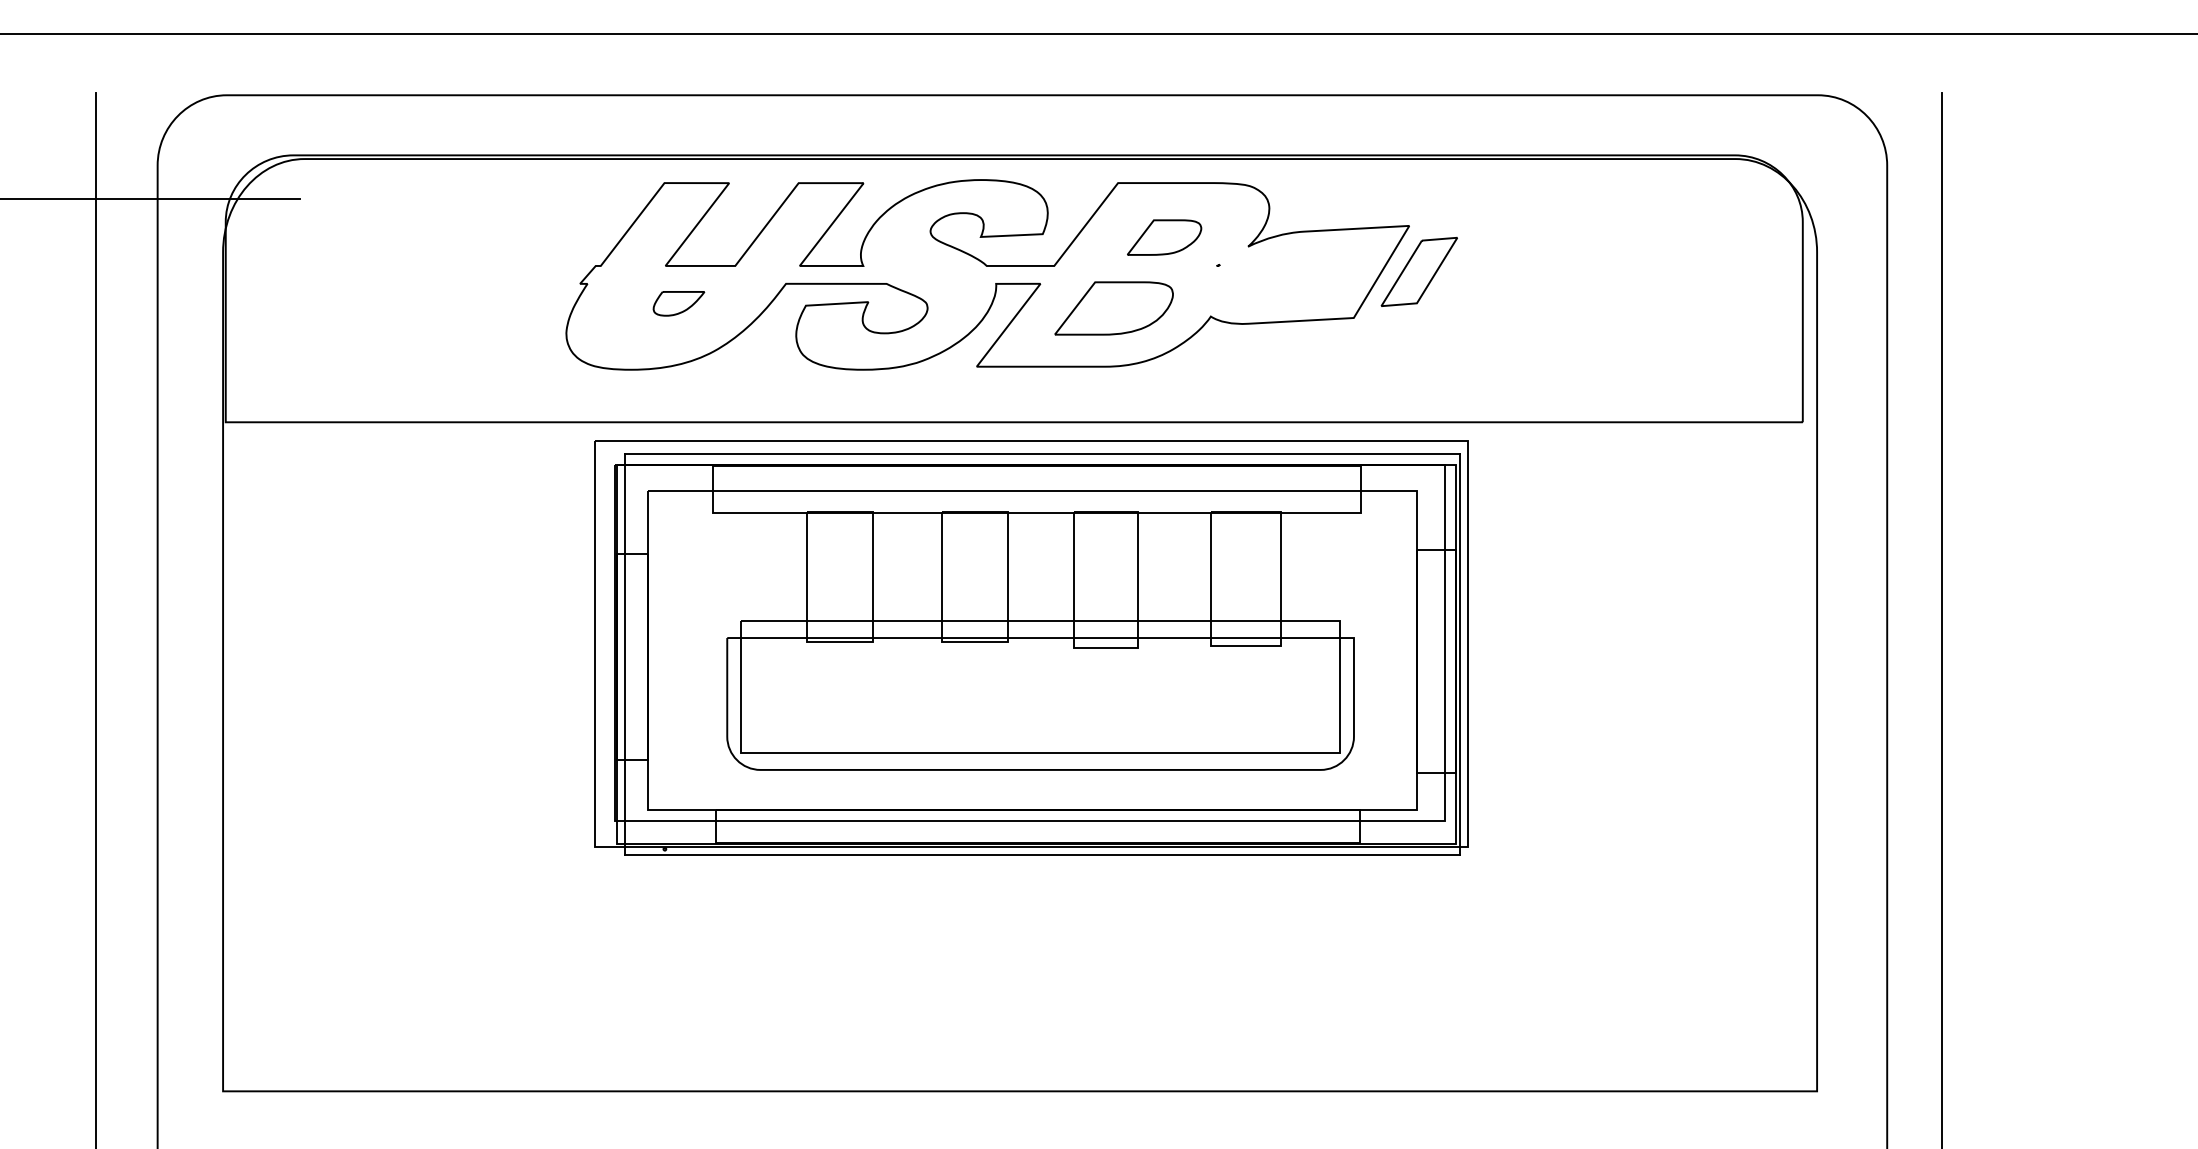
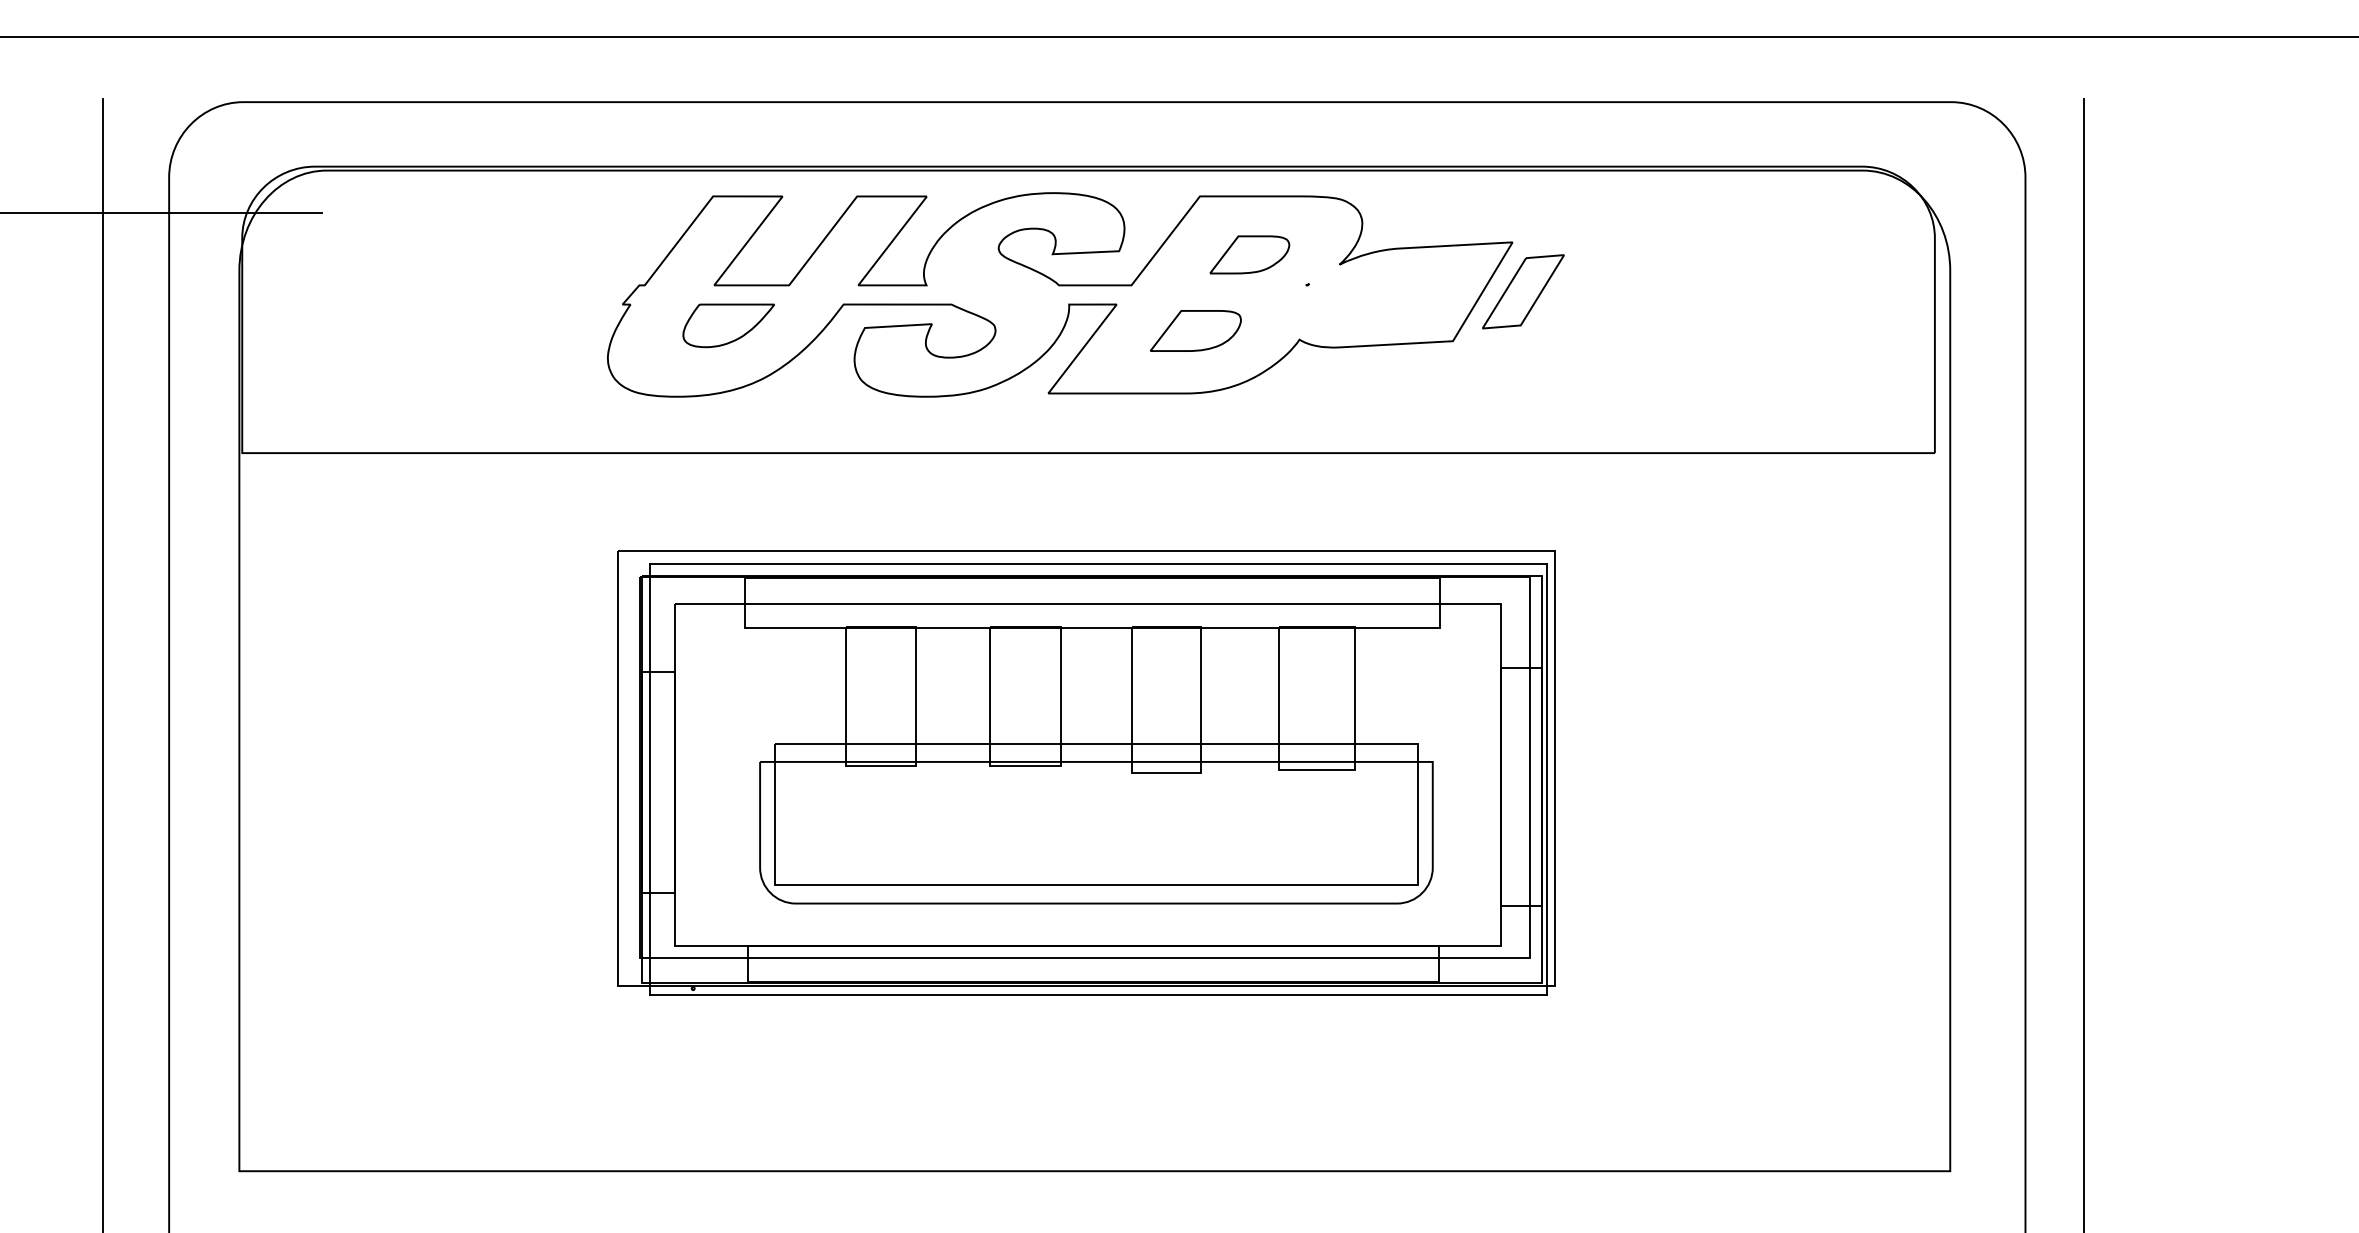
part: (678, 303) -> (728, 325), size x1.67
part: (1114, 308) -> (1196, 331), size x0.71
part: (1031, 647) -> (1086, 772), moved

